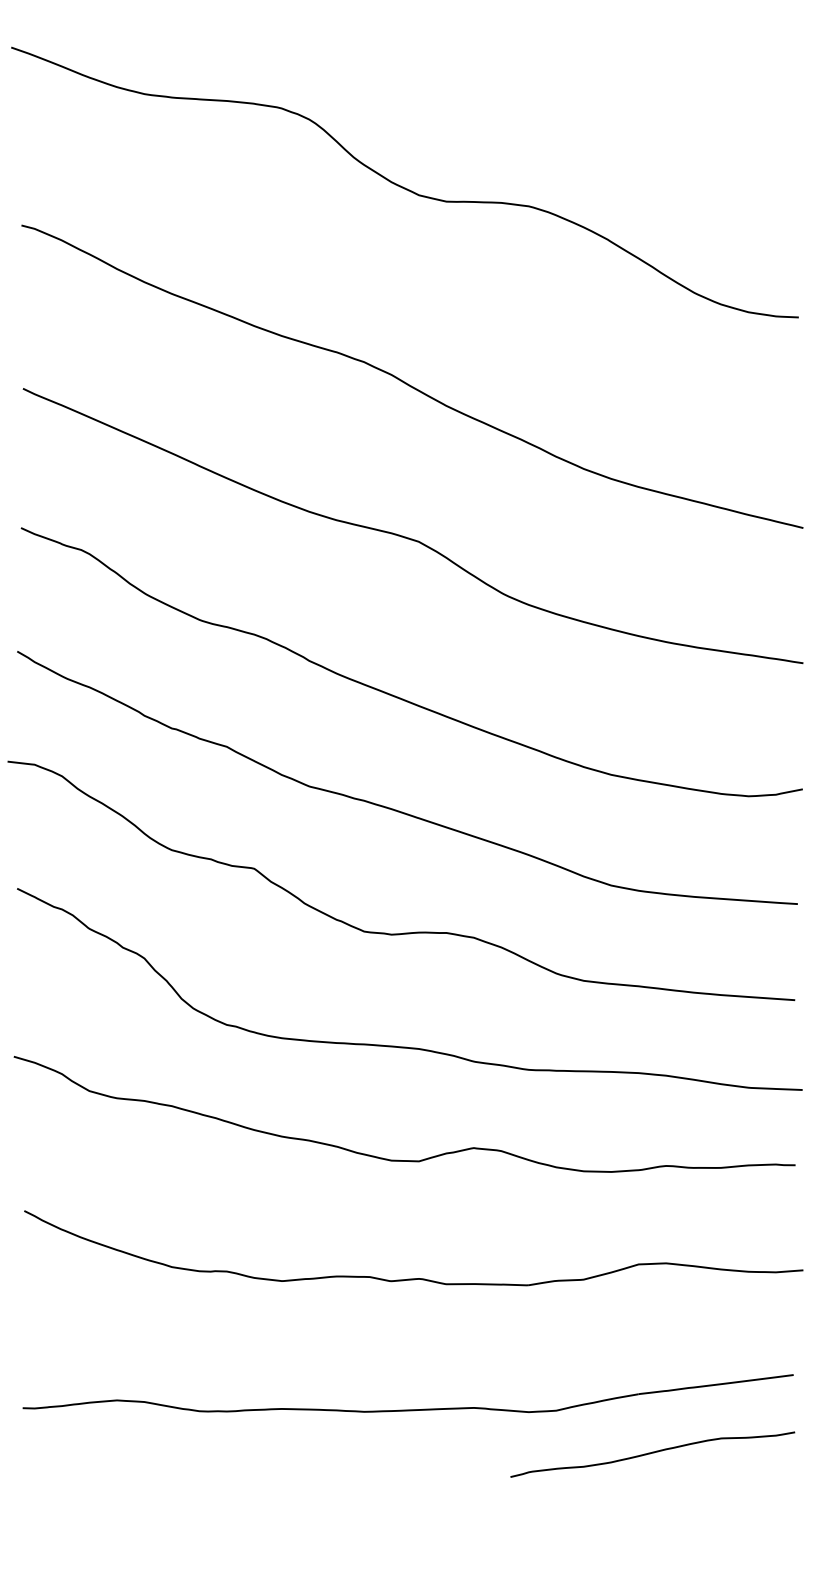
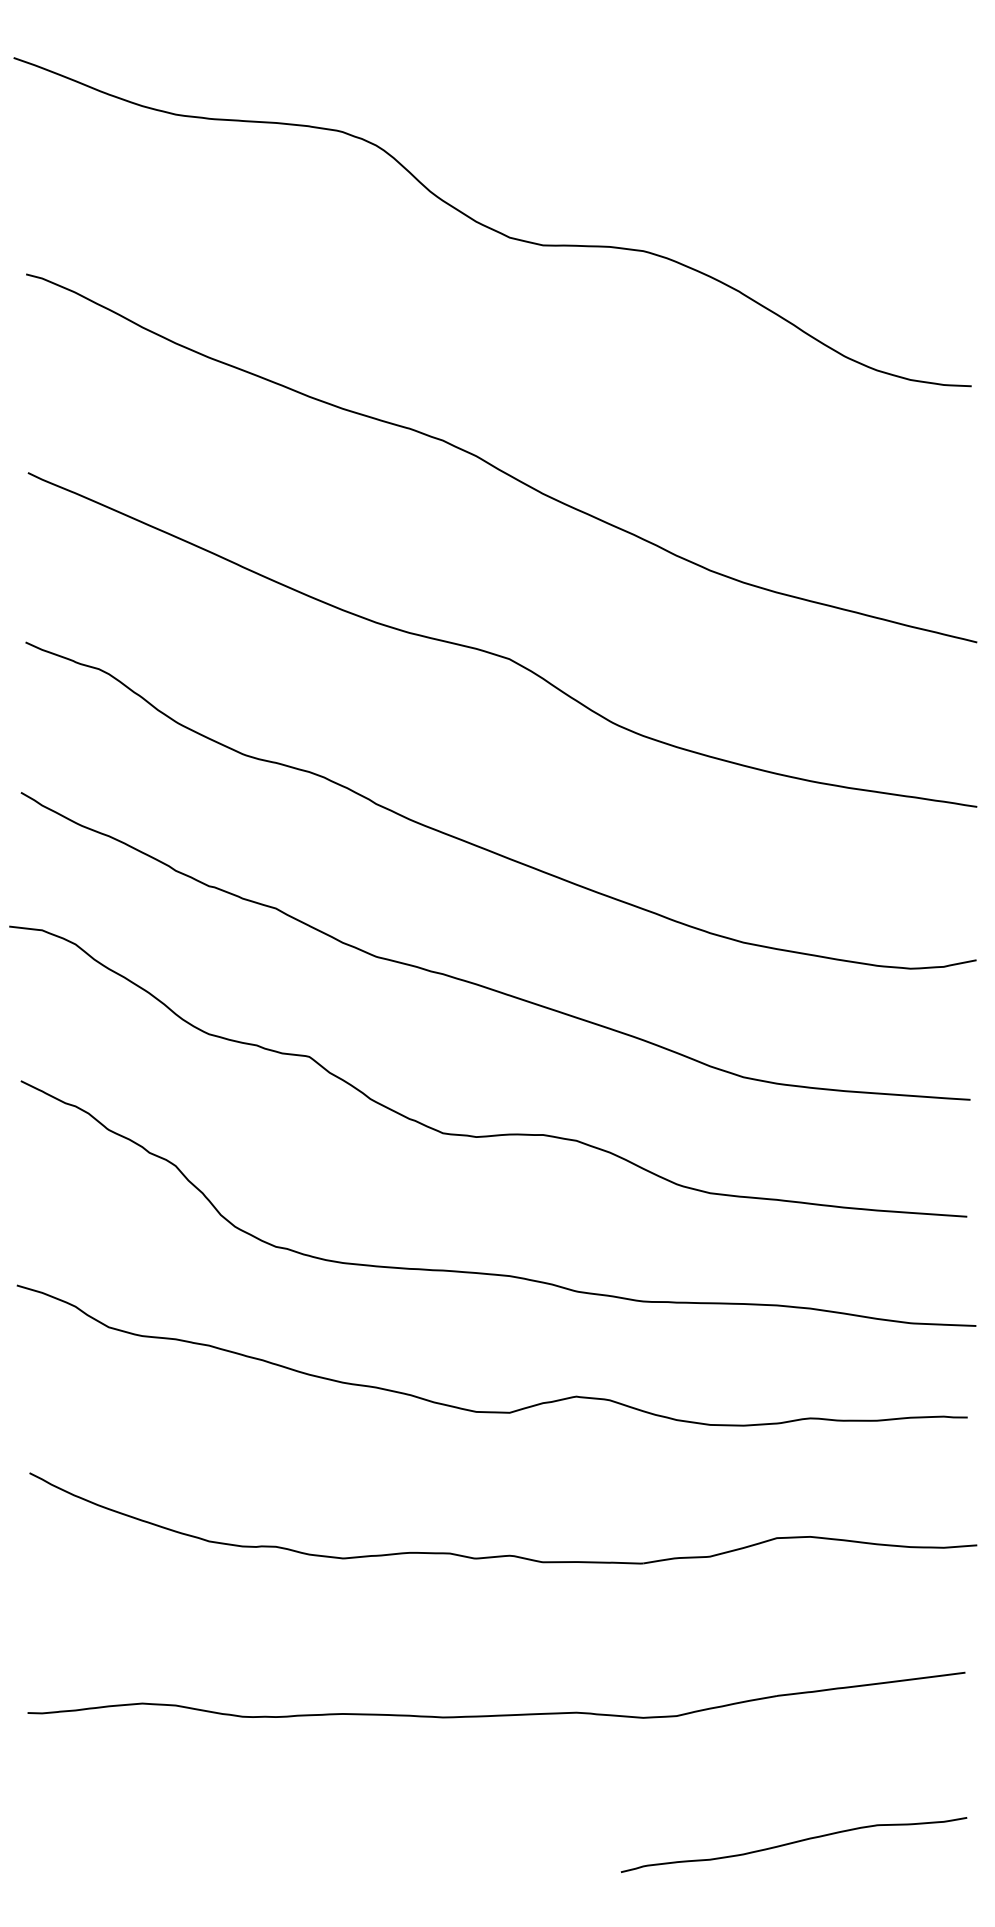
curve: (652, 1453) -> (793, 1843), moved

